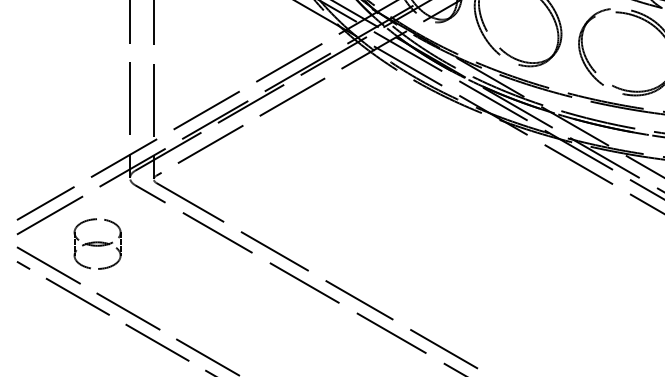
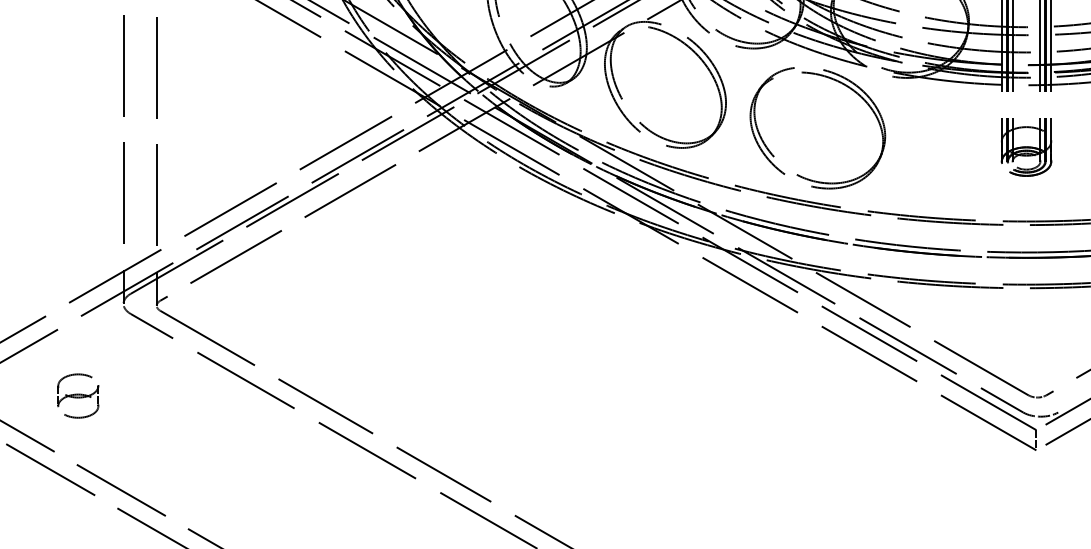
part: (97, 243) -> (78, 395), size x0.62

